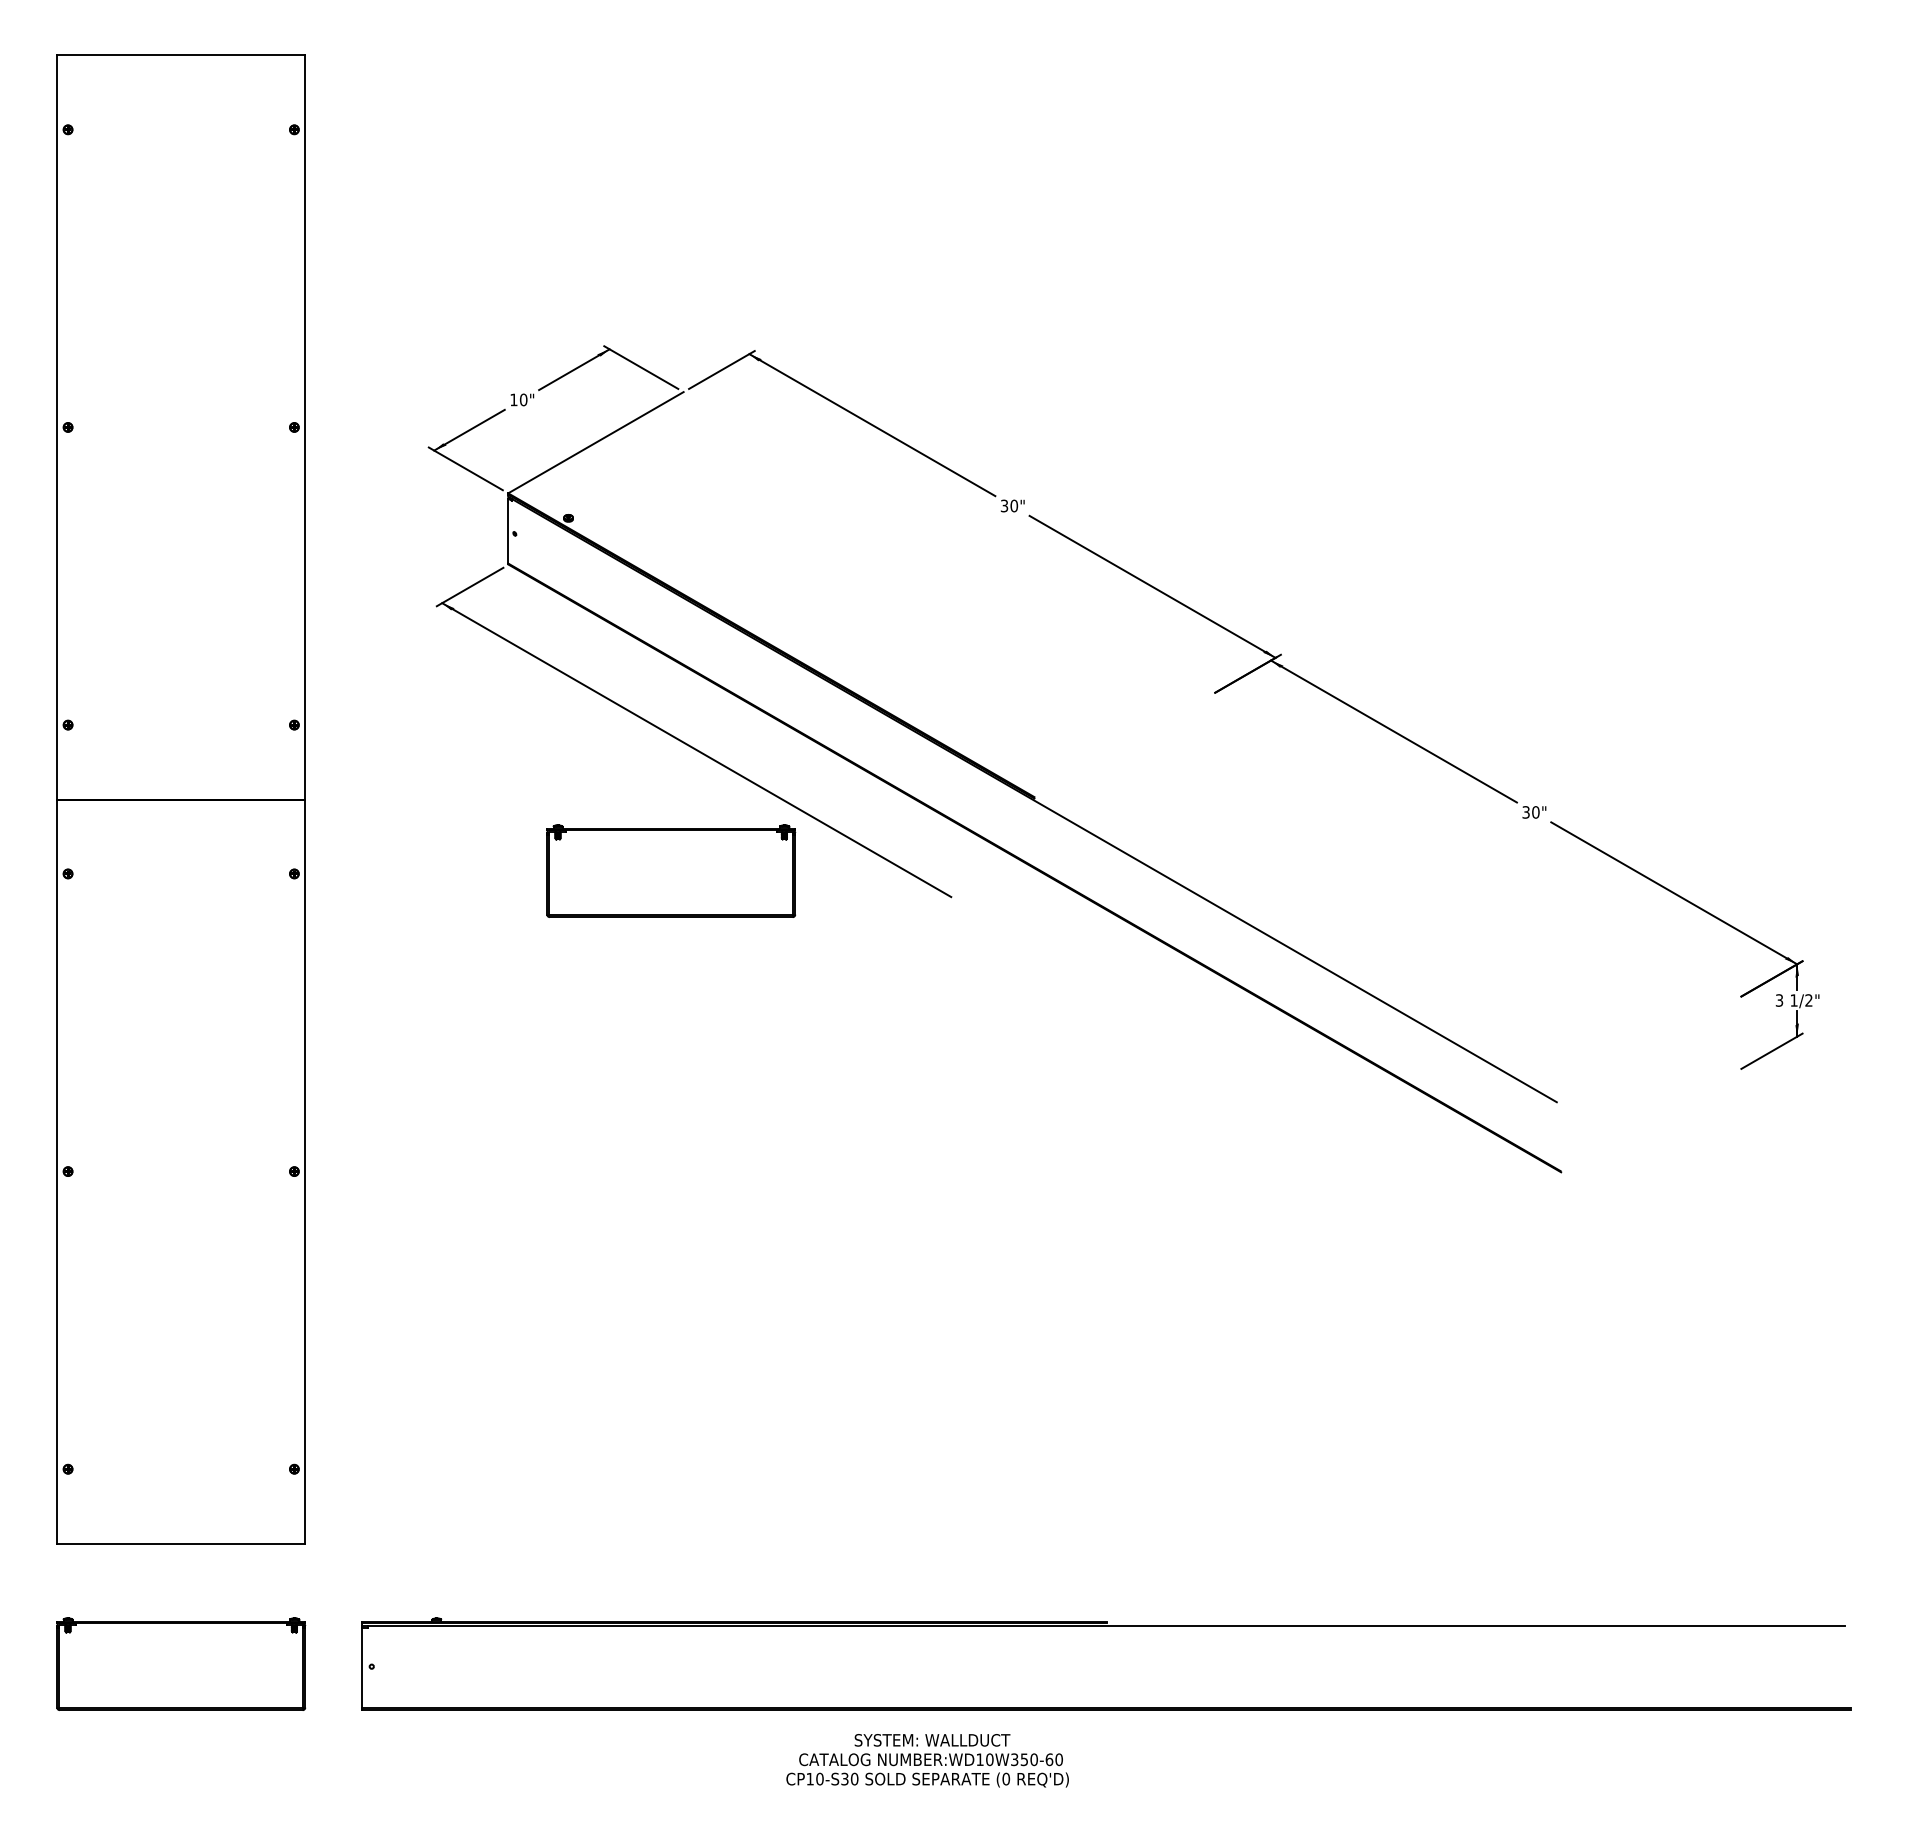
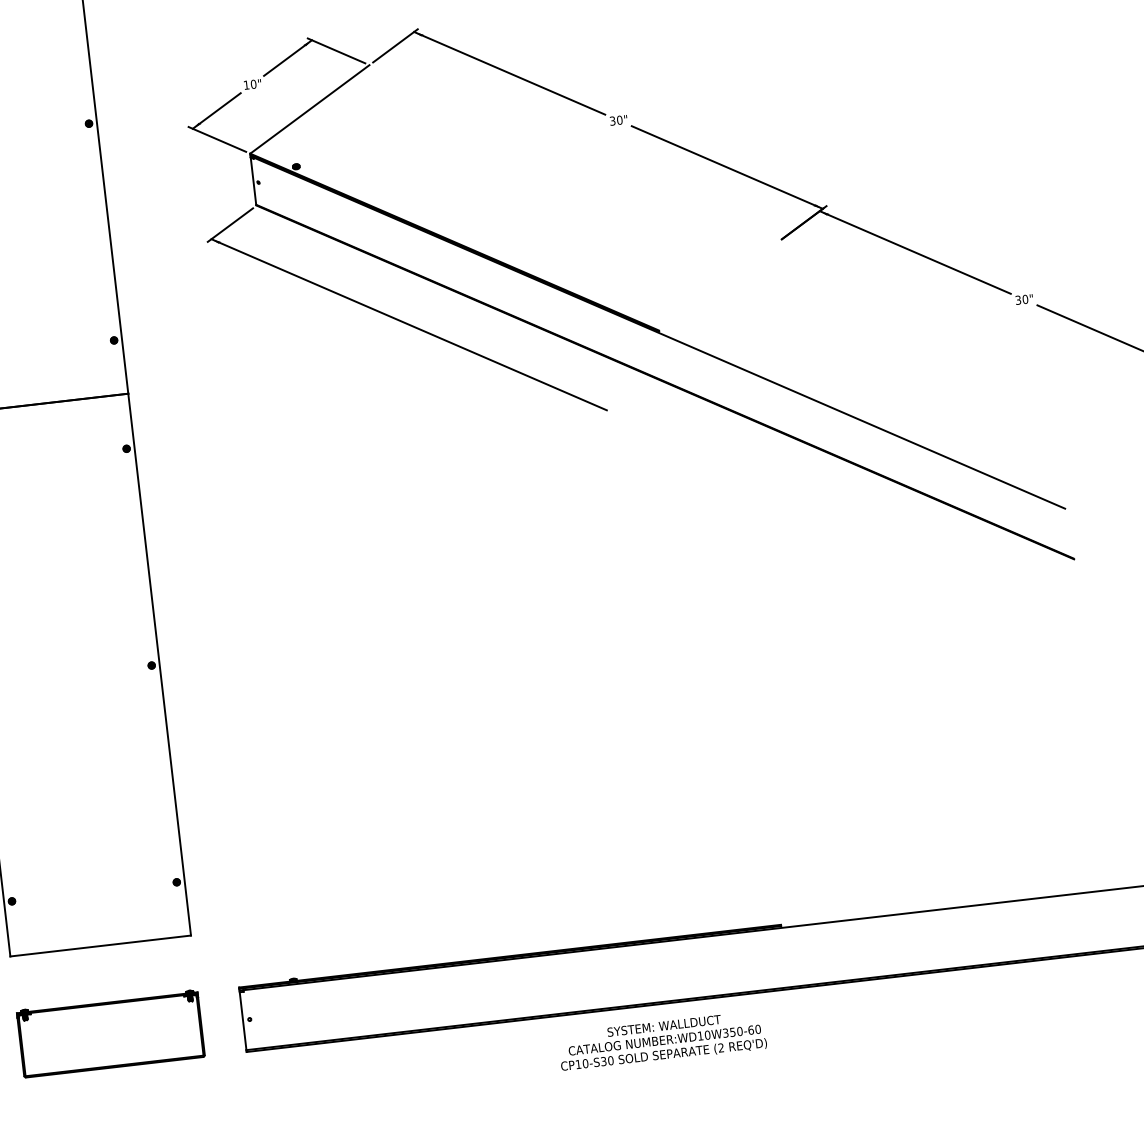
part: (671, 870) -> (400, 414), removed
text: (1006, 1778) -> (721, 1047), (0 -> (2

